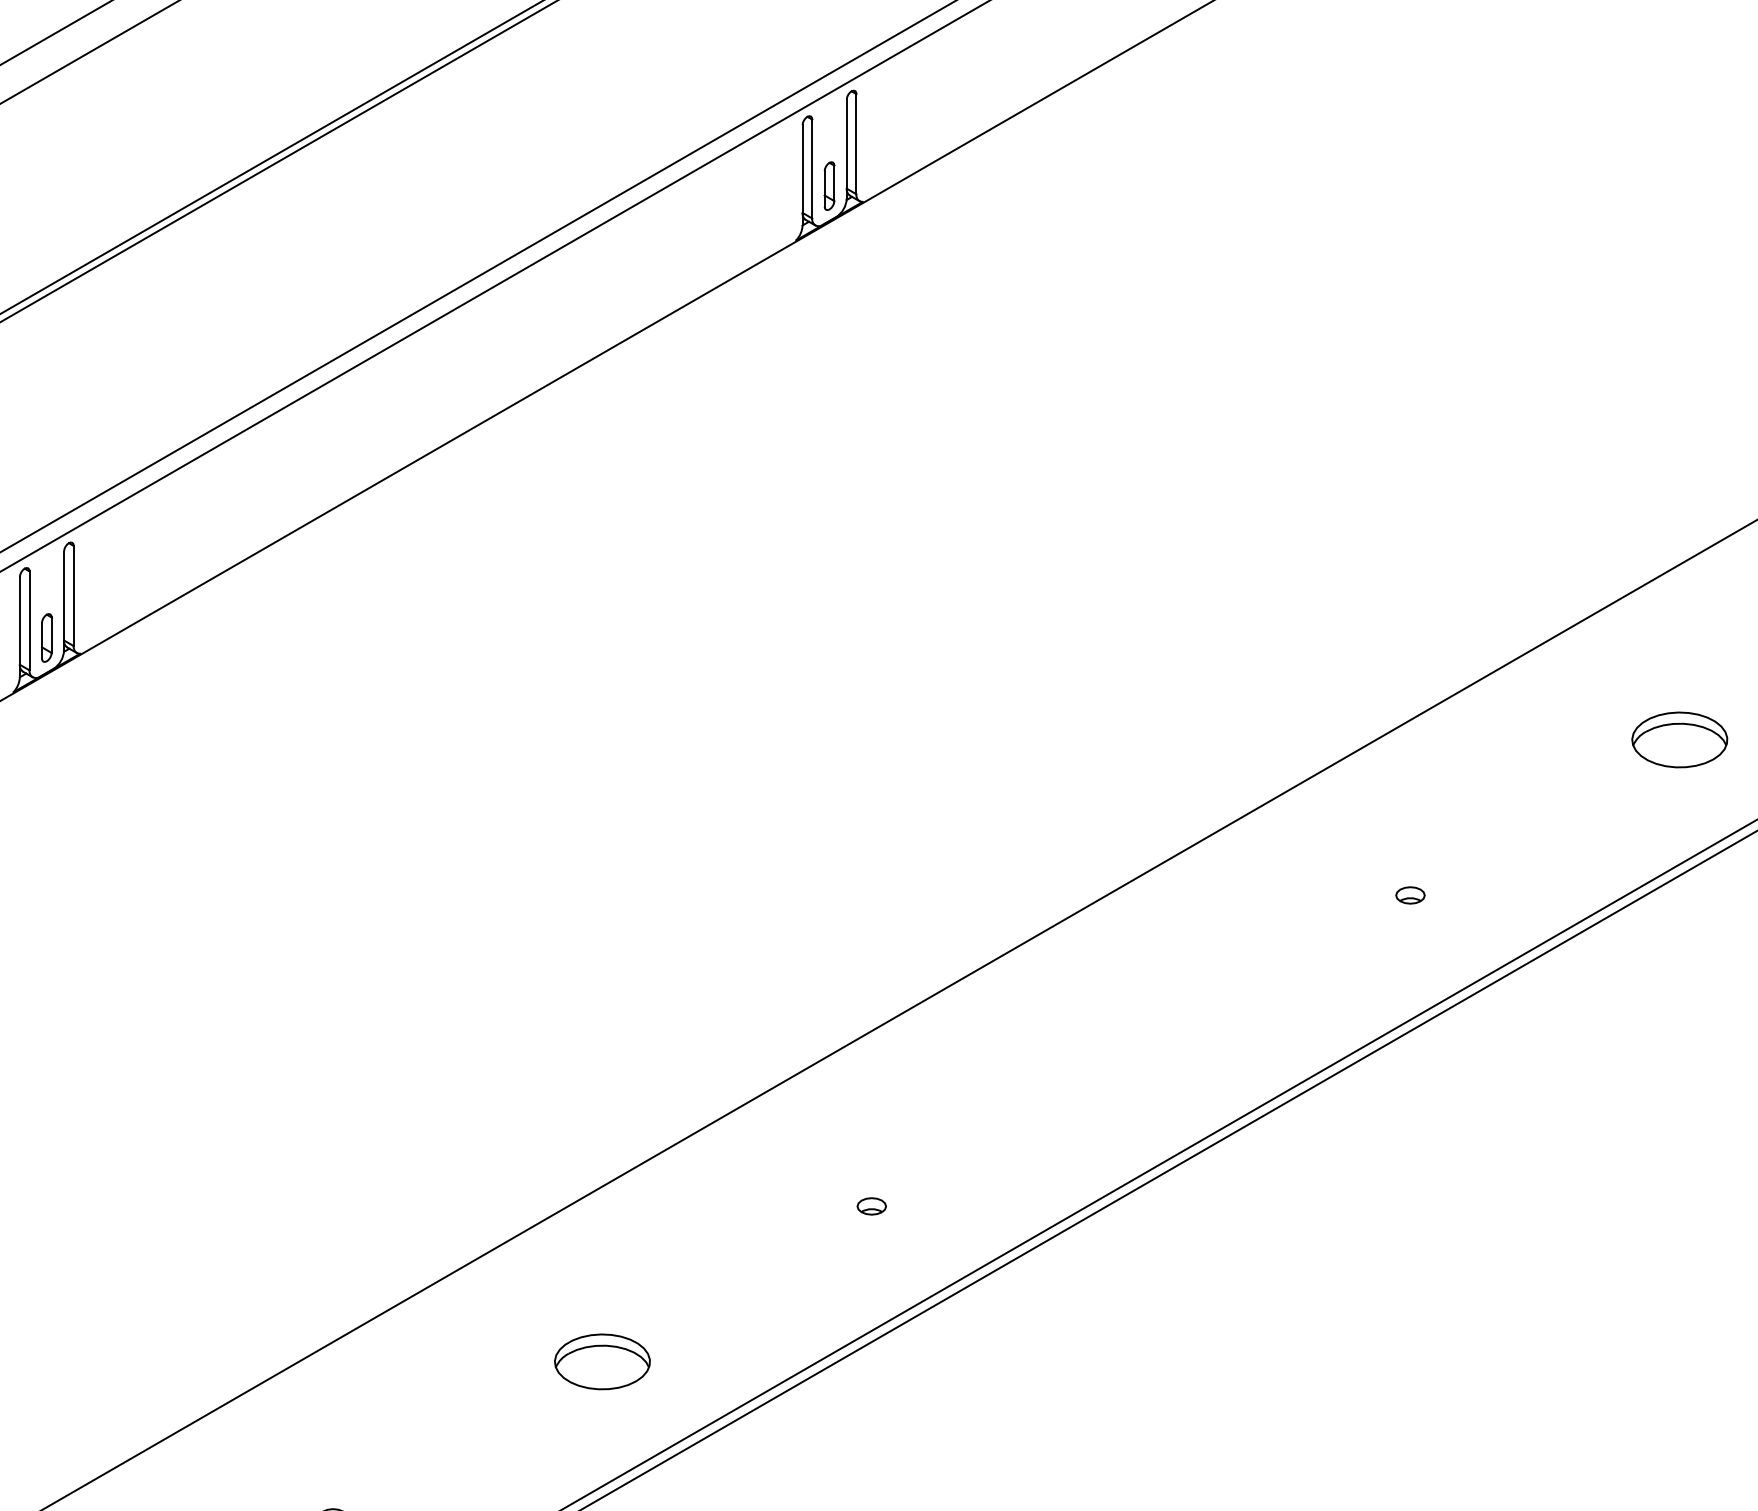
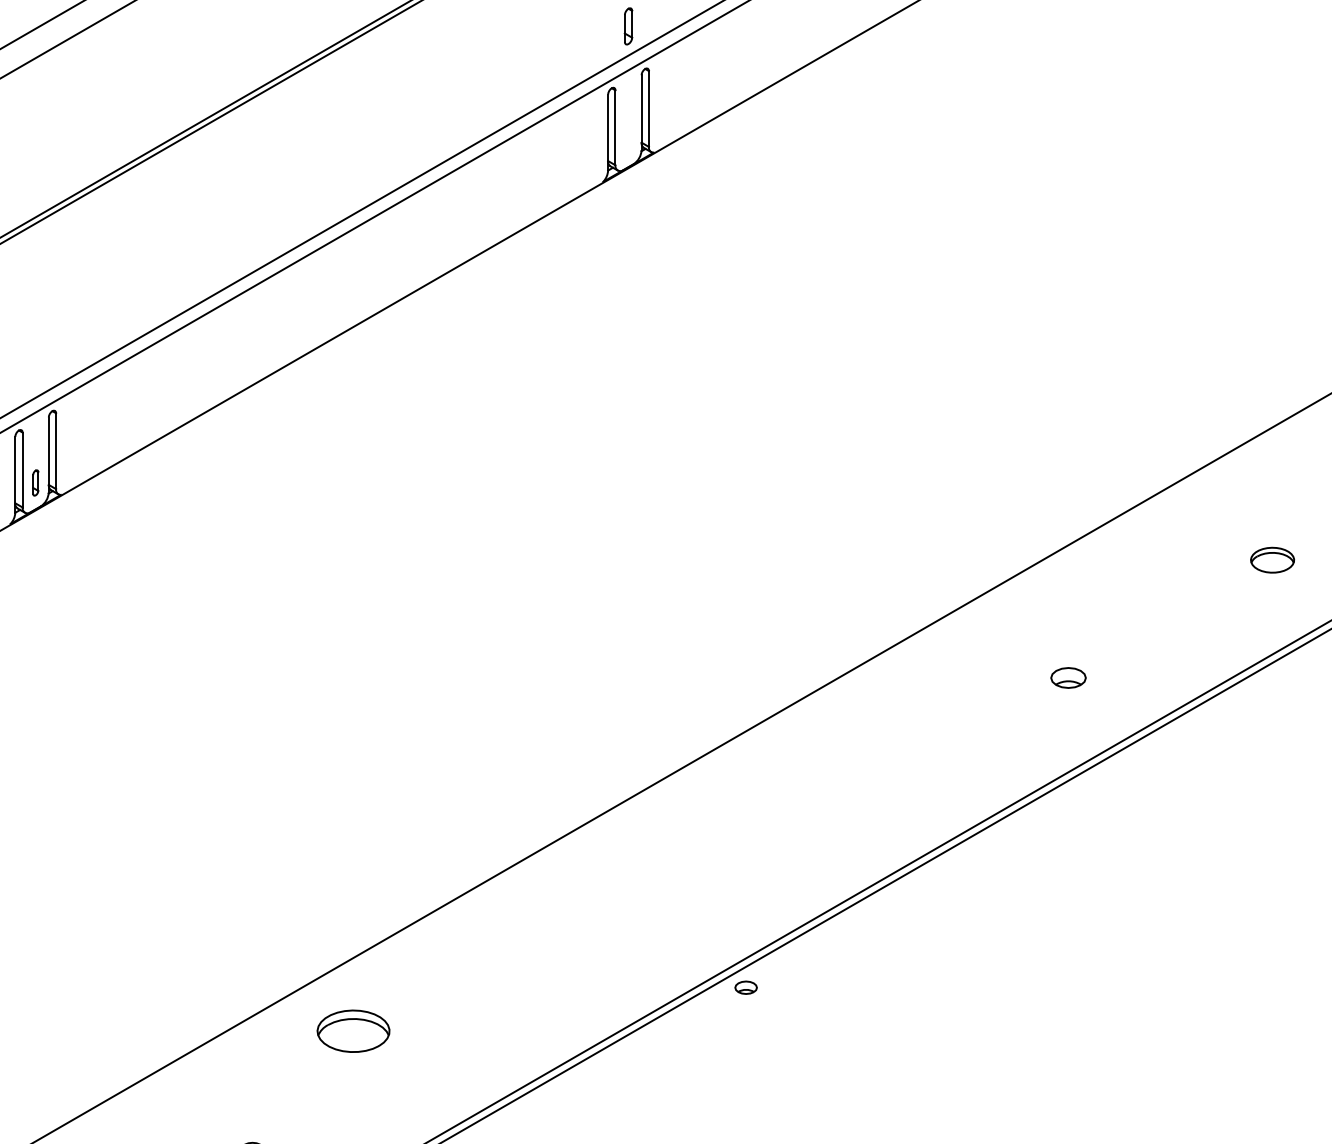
part: (829, 185) -> (628, 25), moved
part: (46, 637) -> (35, 482), size x0.7
part: (1679, 739) -> (1272, 559), size x0.6
part: (1410, 895) -> (1068, 678), size x1.6
part: (871, 1206) -> (745, 987), moved
part: (602, 1361) -> (353, 1030), moved

